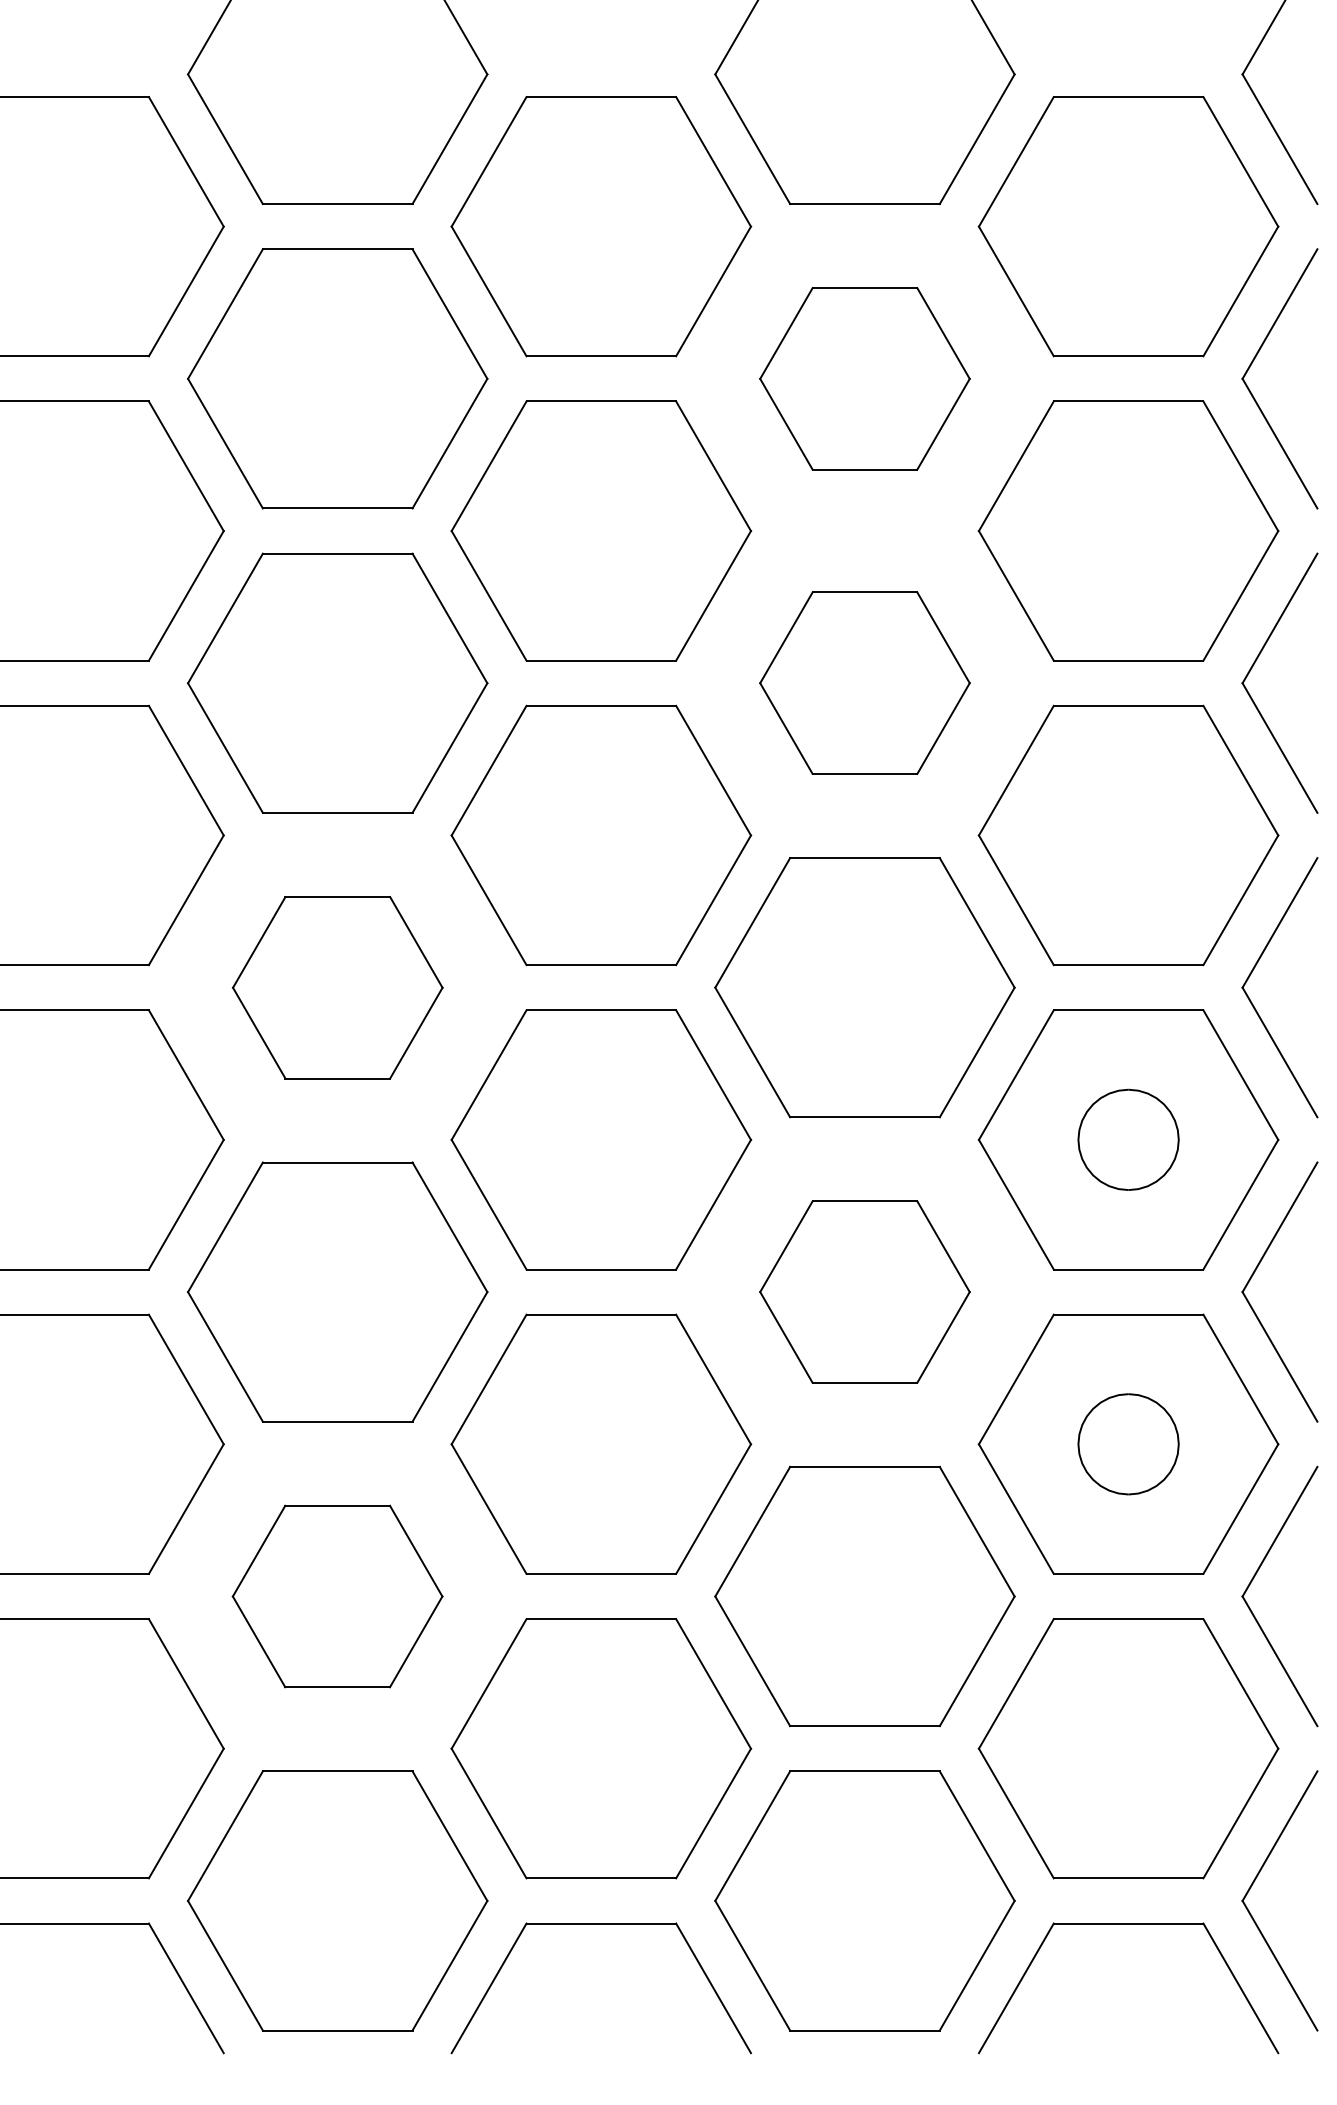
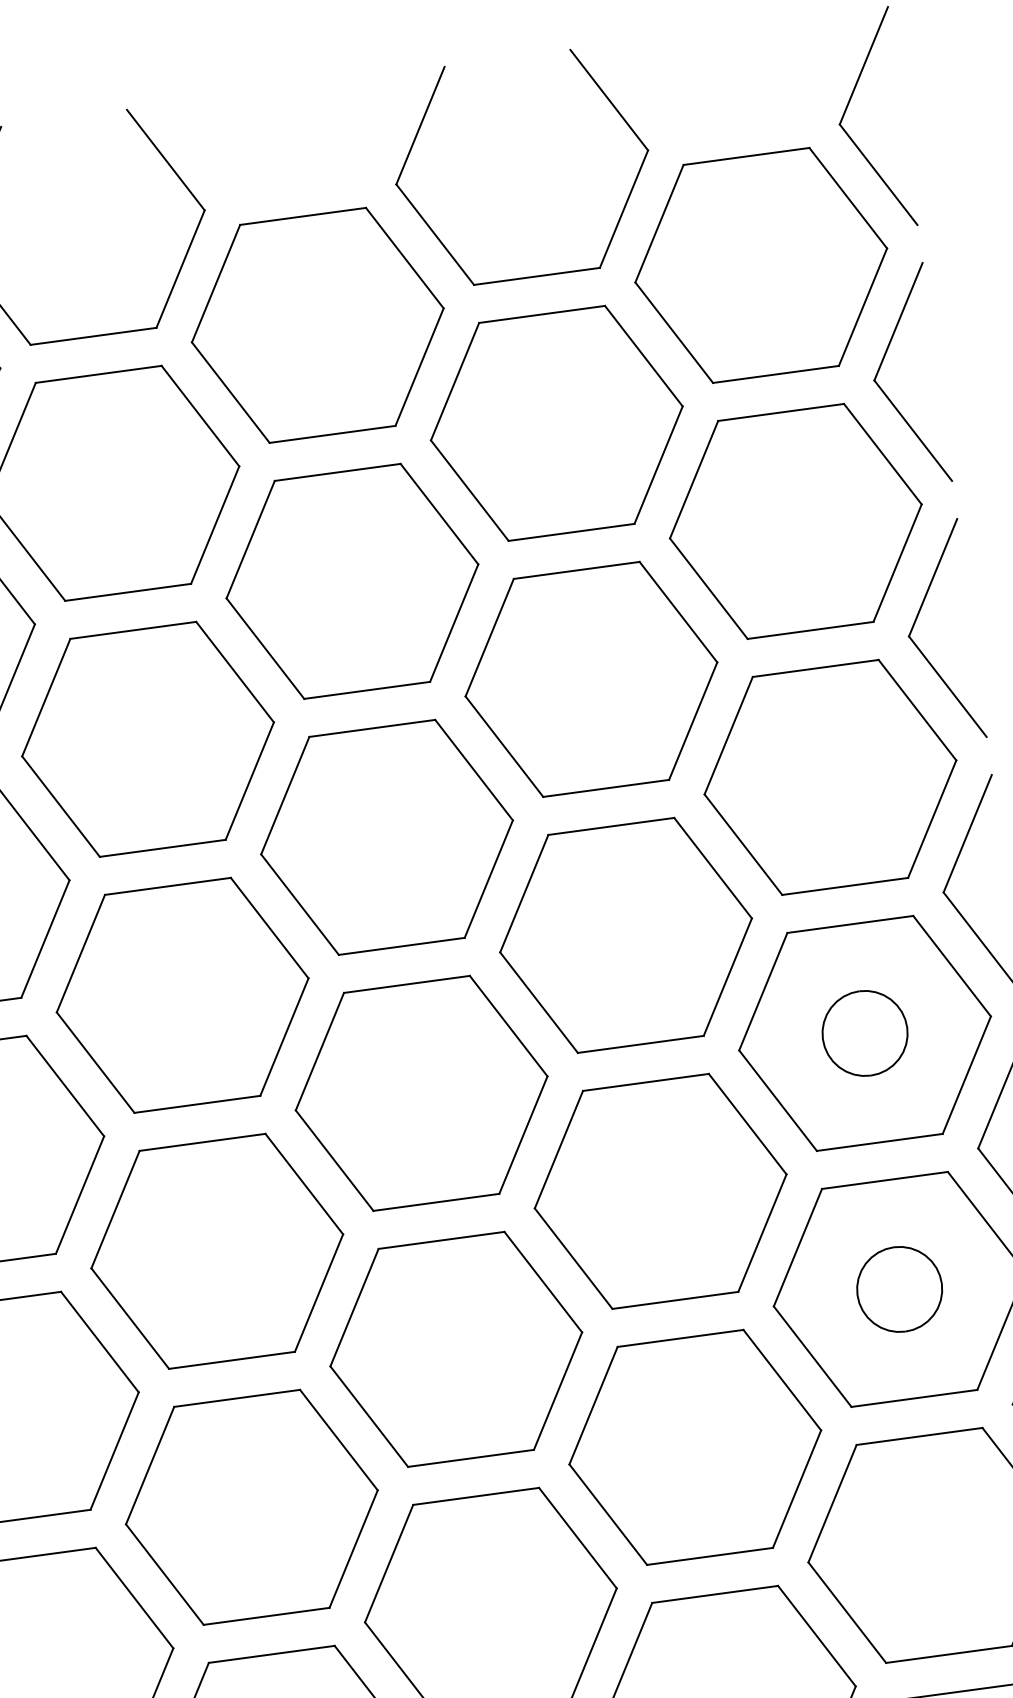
part: (864, 378) -> (556, 423), size x1.43
part: (864, 682) -> (590, 678), size x1.43
part: (337, 987) -> (182, 995), size x1.43
part: (864, 1291) -> (660, 1190), size x1.43
part: (337, 1596) -> (251, 1507), size x1.43

